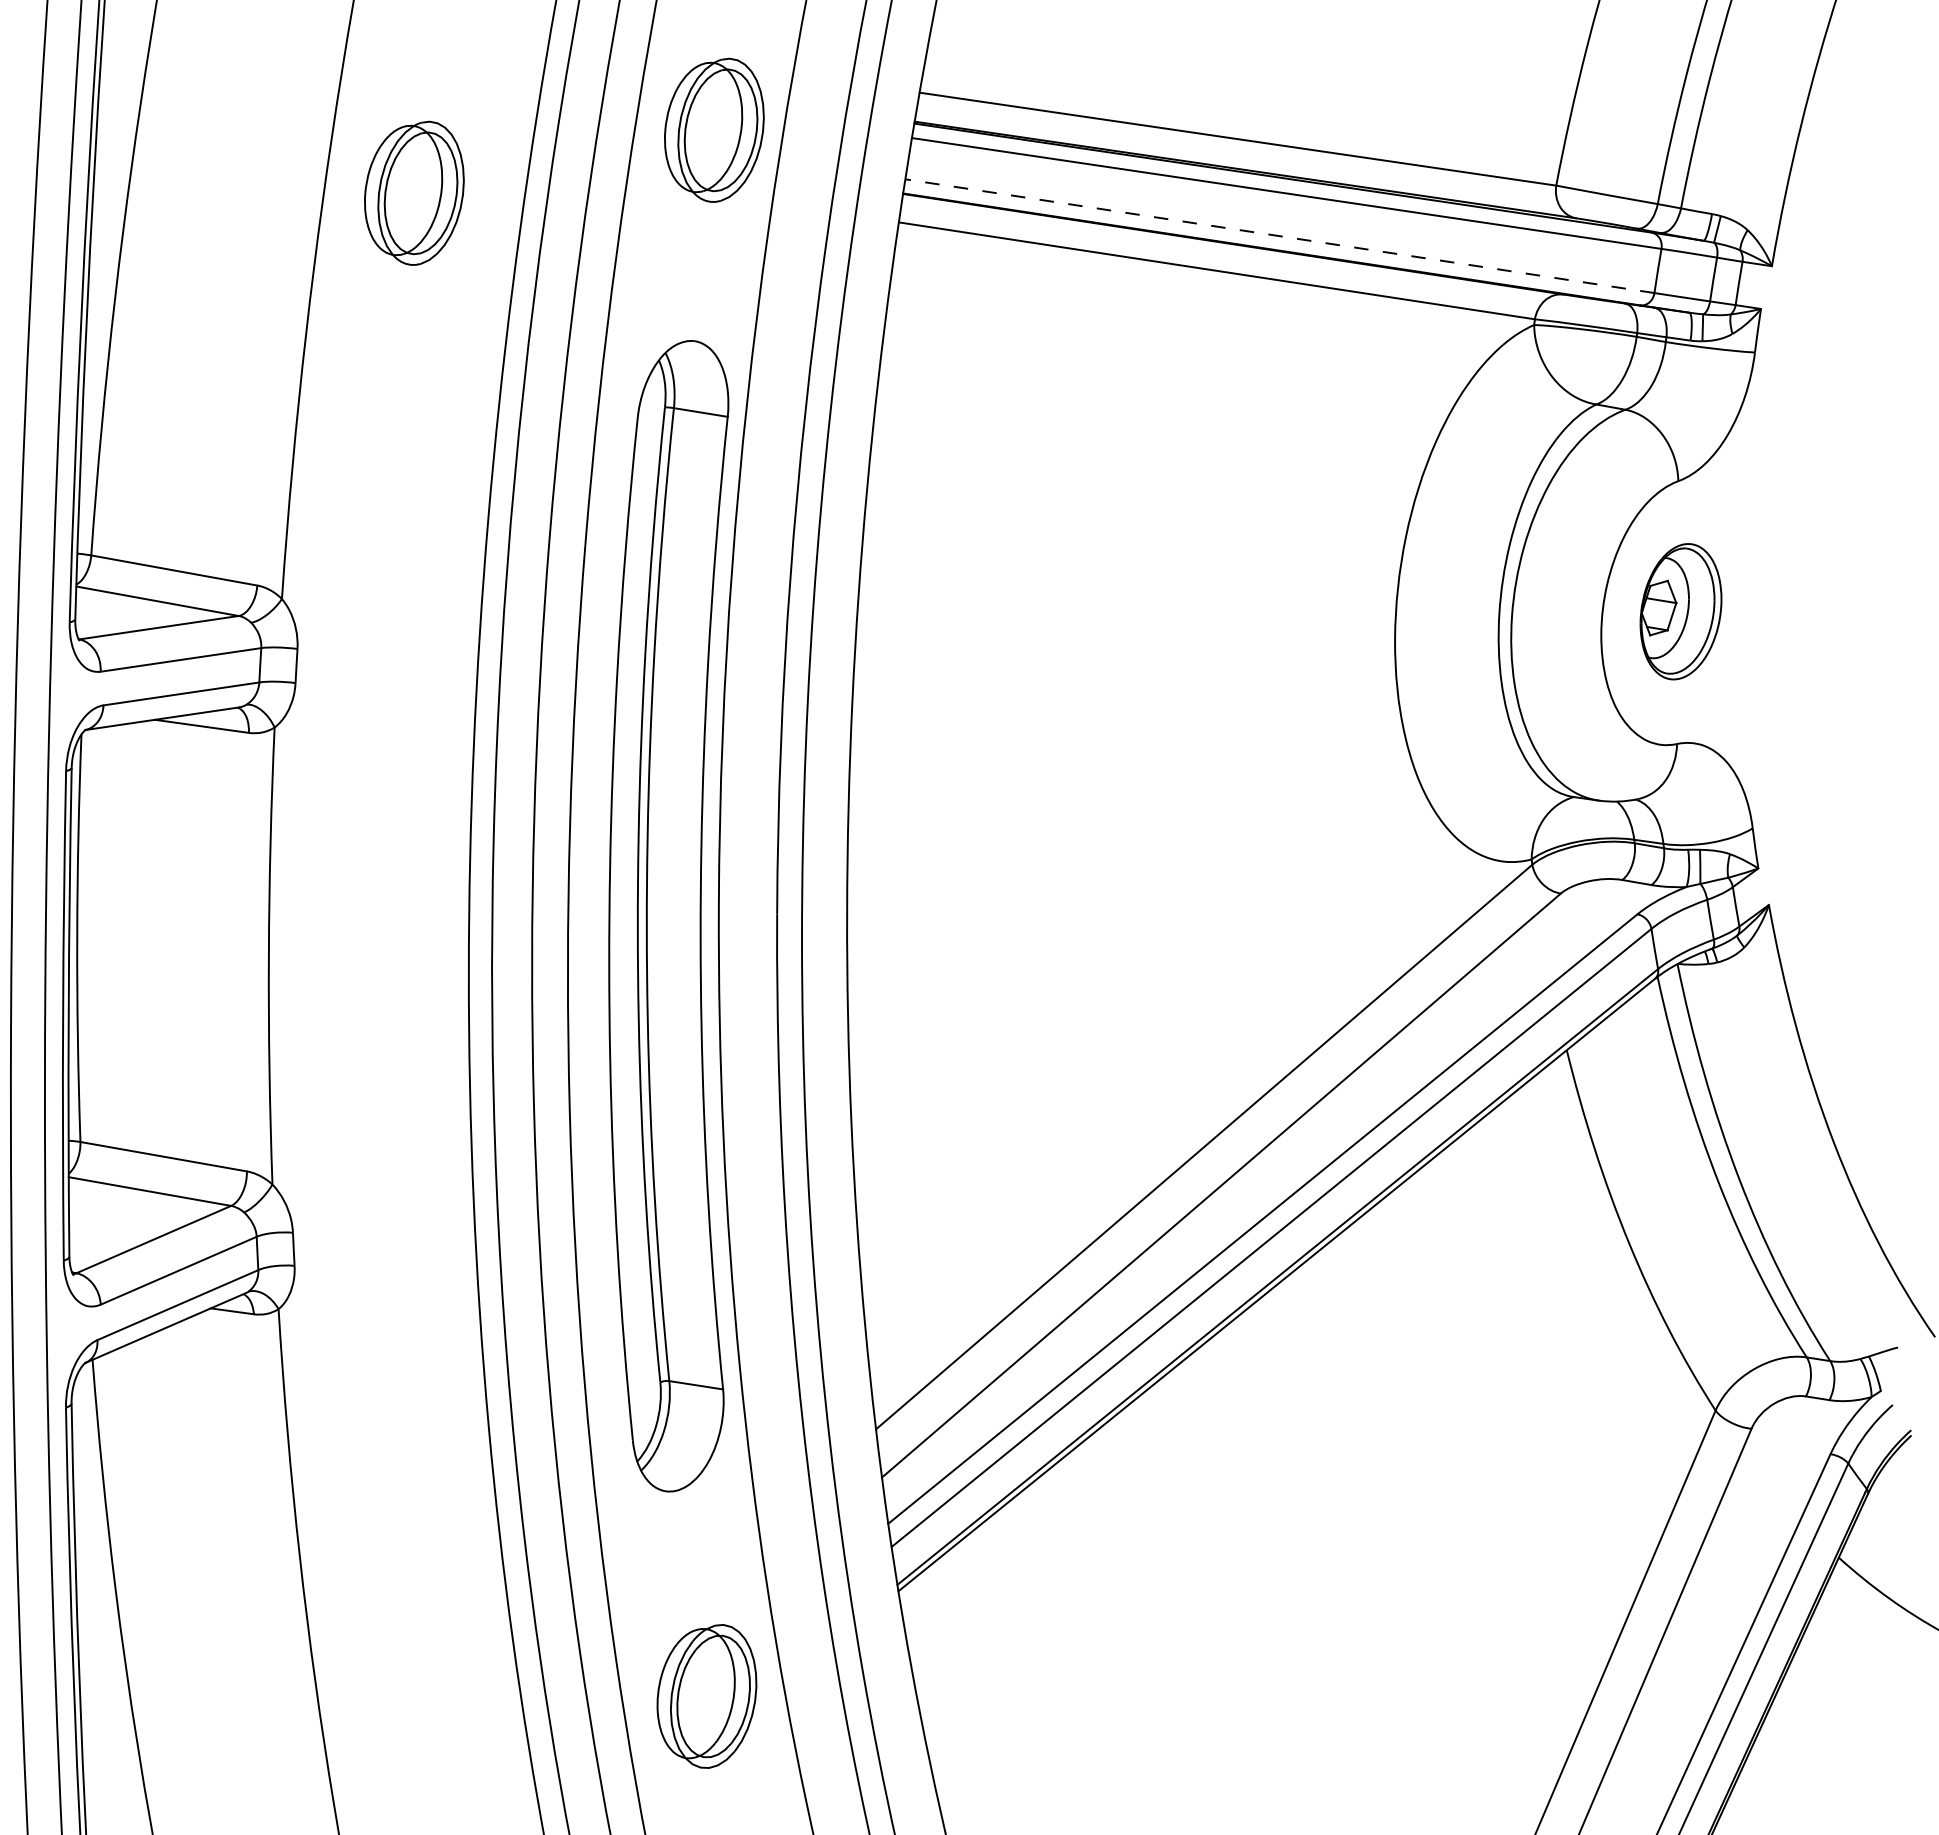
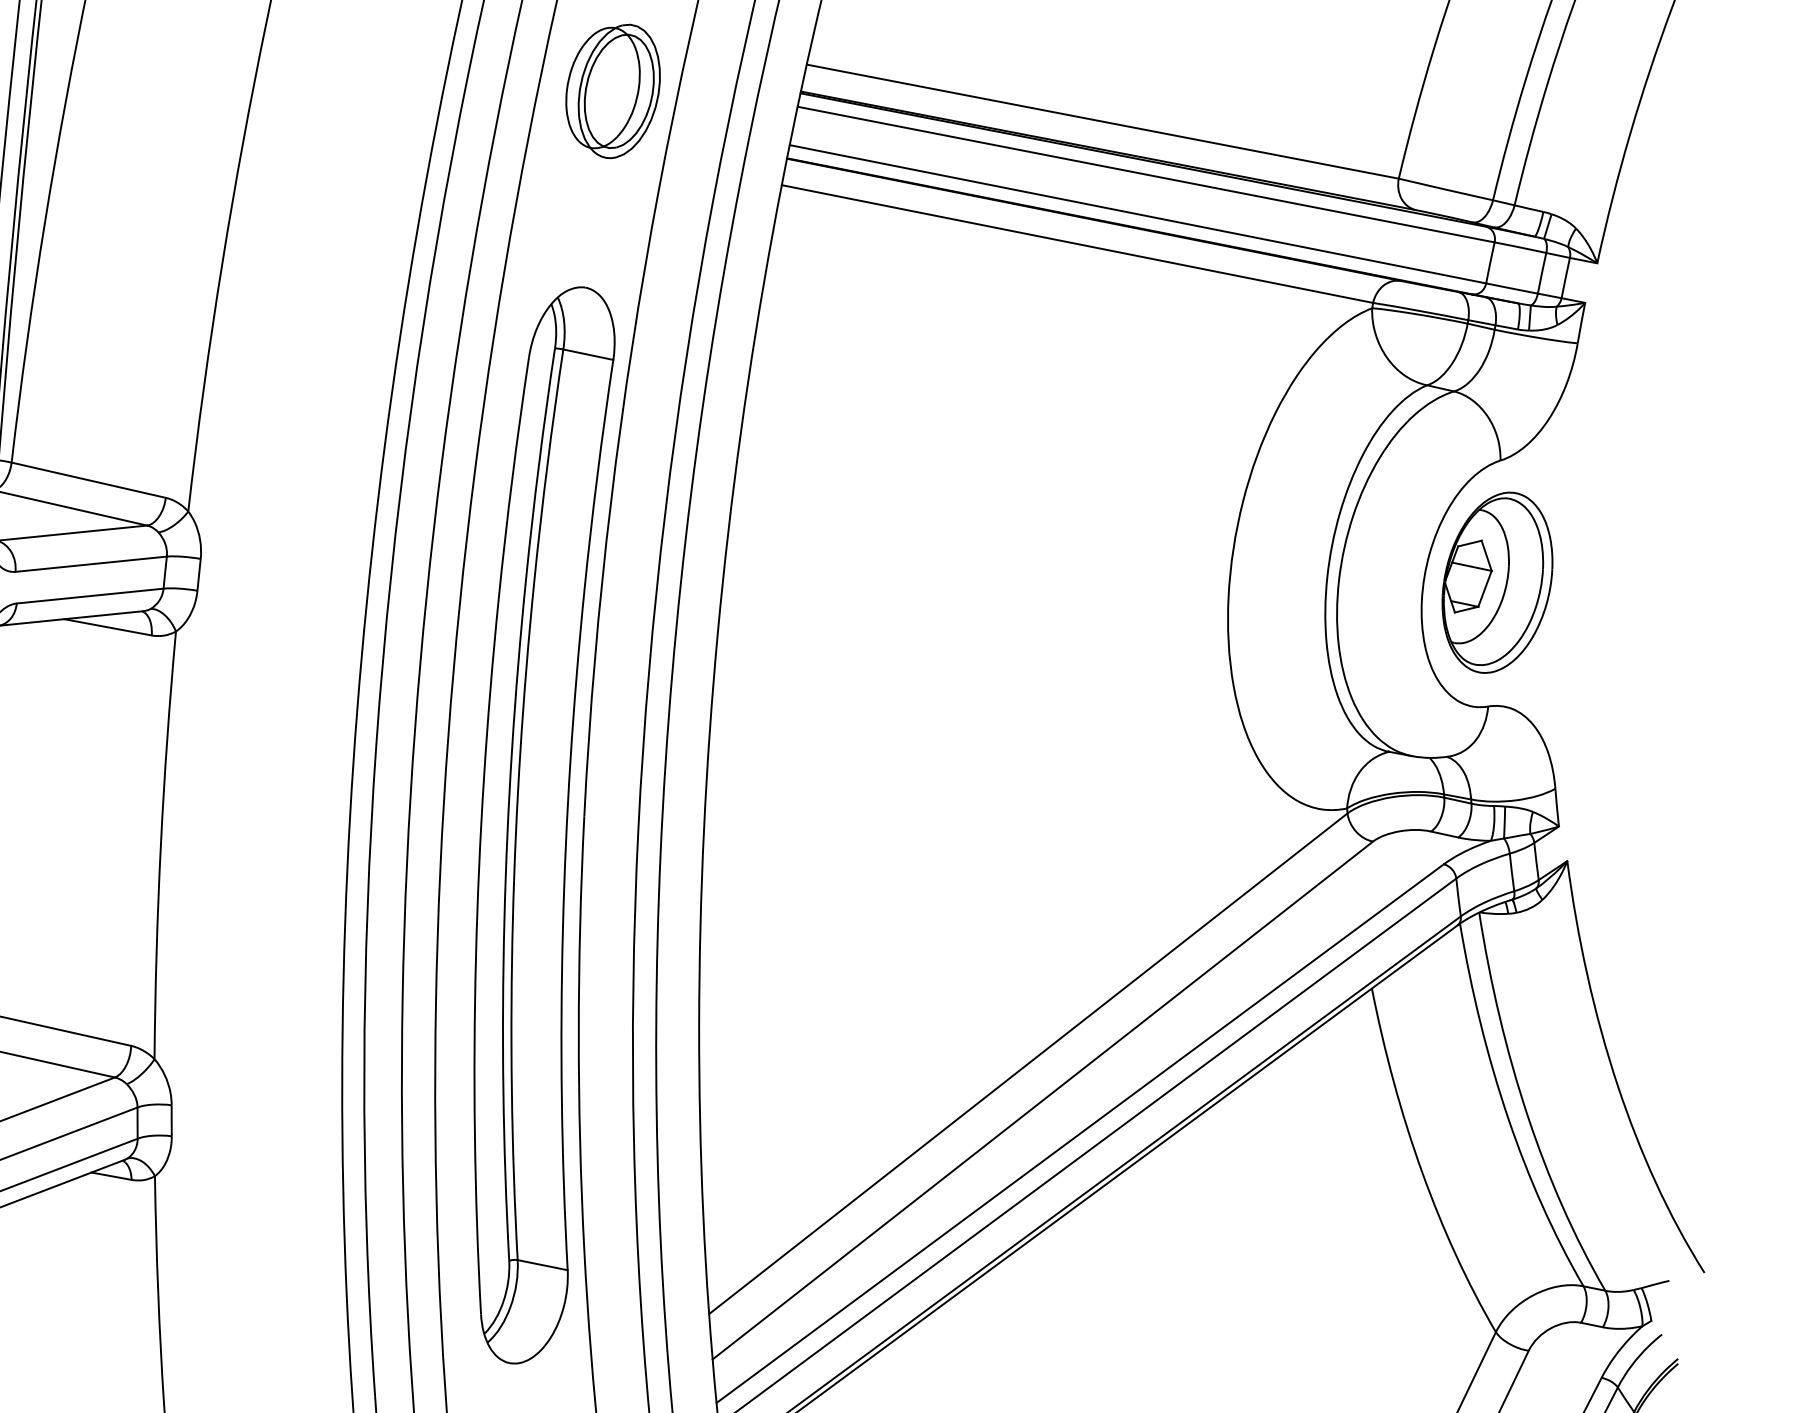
part: (414, 192) -> (329, 136), removed
line: (1279, 236) -> (1137, 214), dashed -> solid
part: (1680, 611) -> (1496, 582), size x1.43

